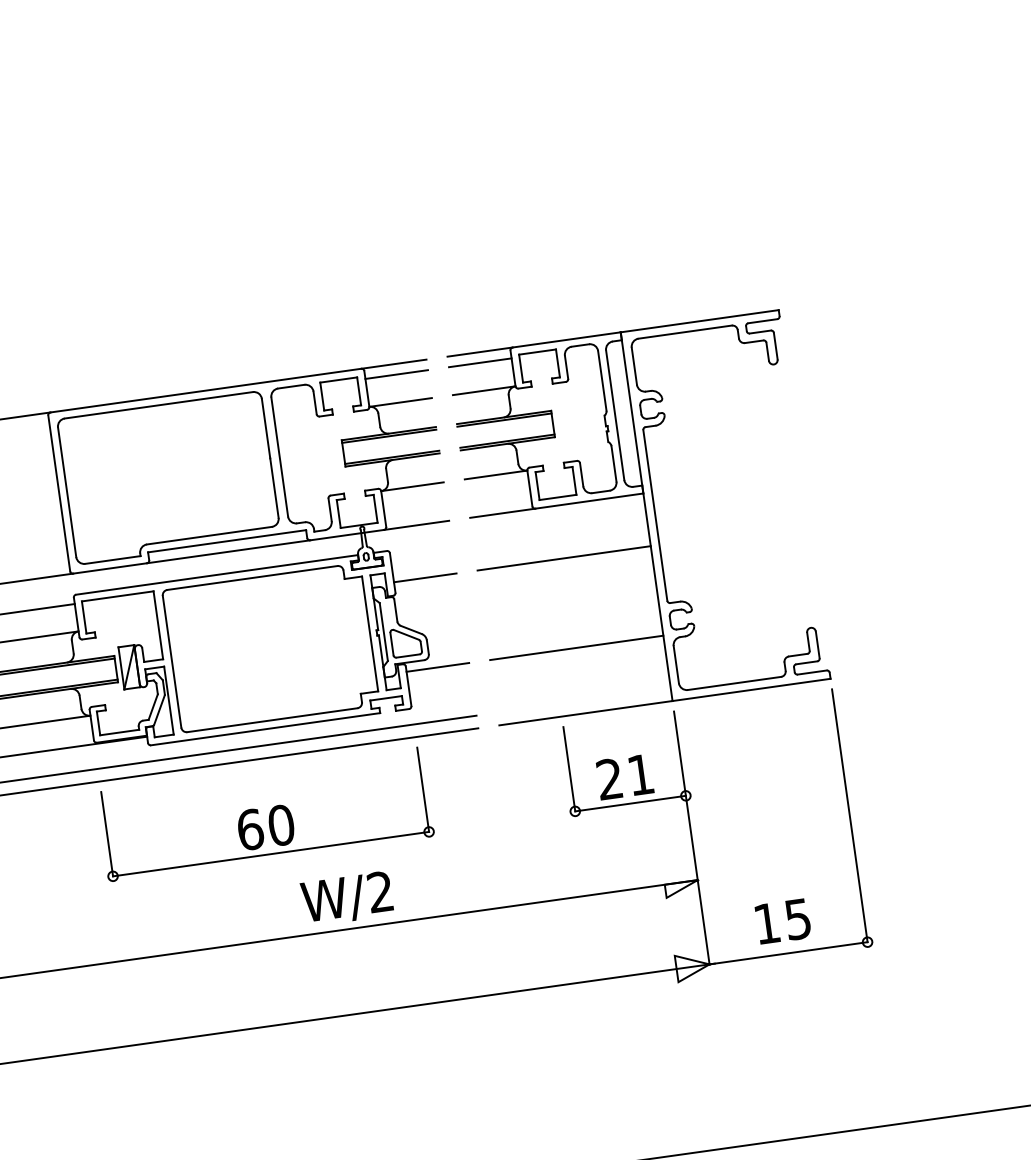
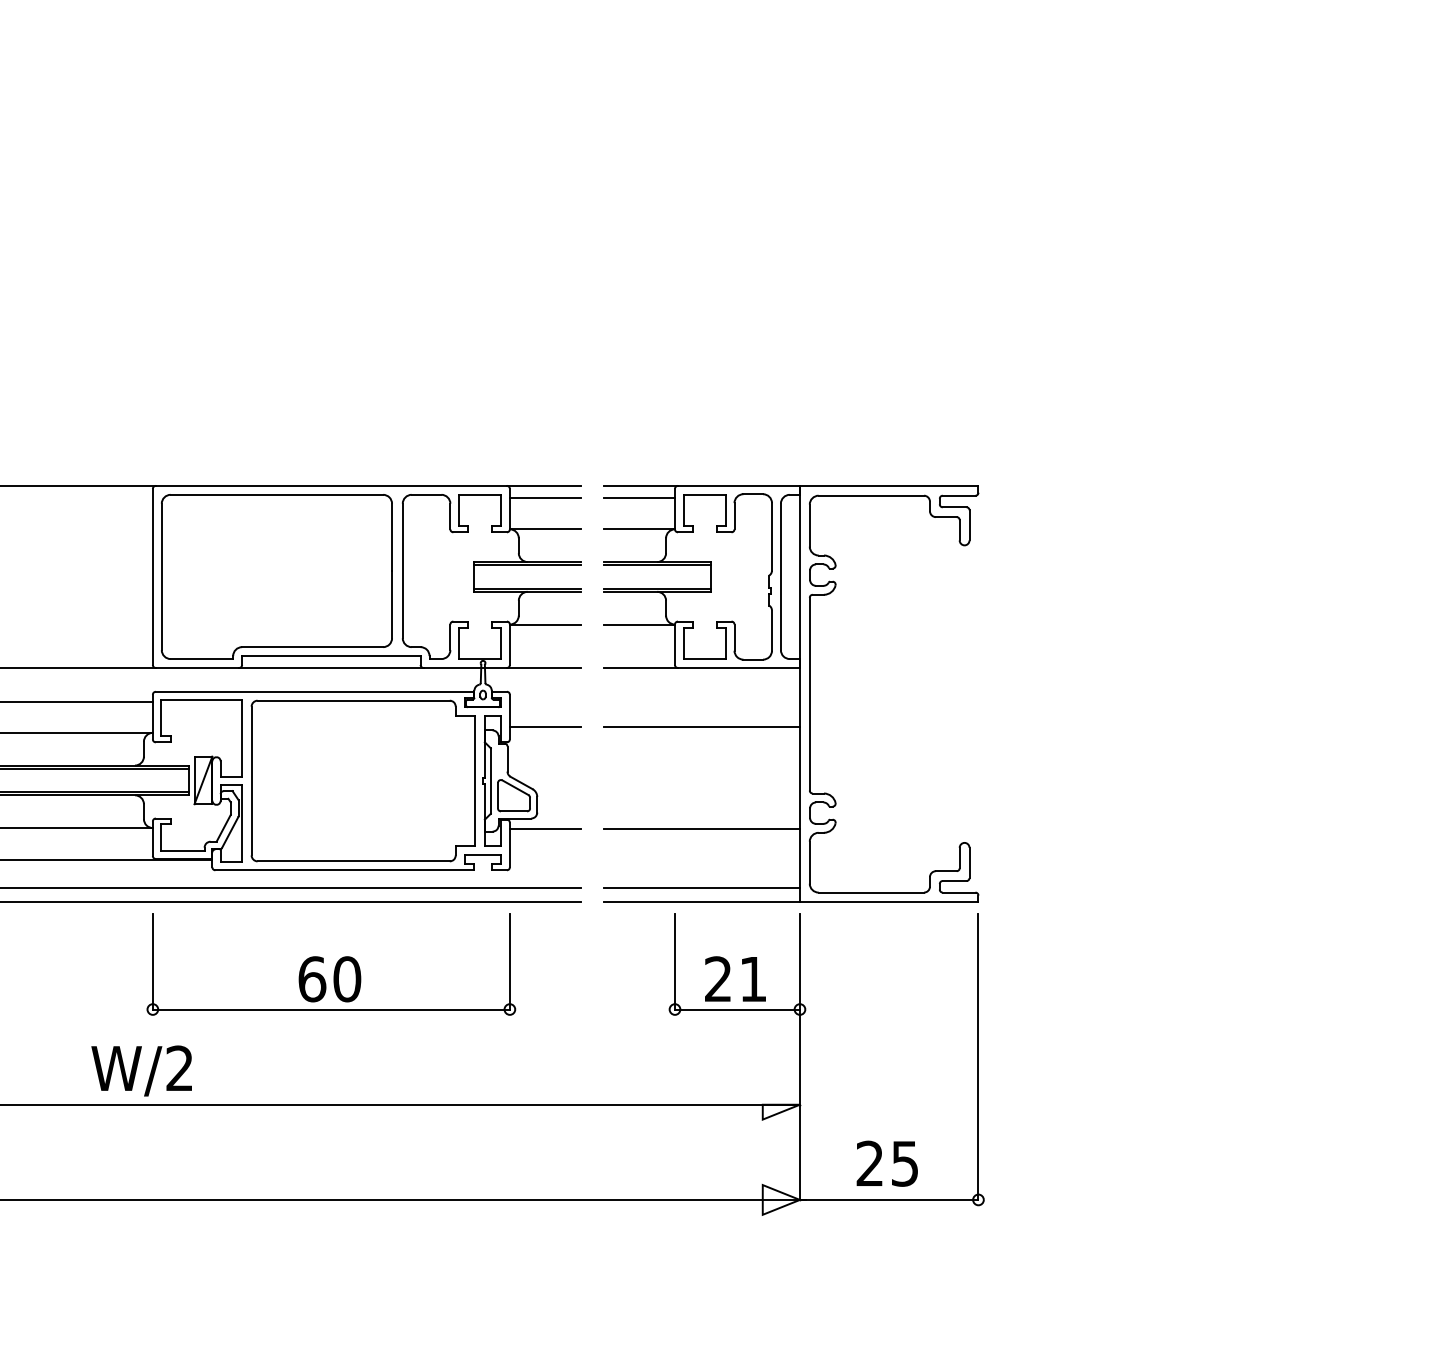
line: (583, 700) -> (701, 888), added
text: (346, 898) -> (141, 1070), moved
text: (766, 922) -> (869, 1162), 15 -> 25

